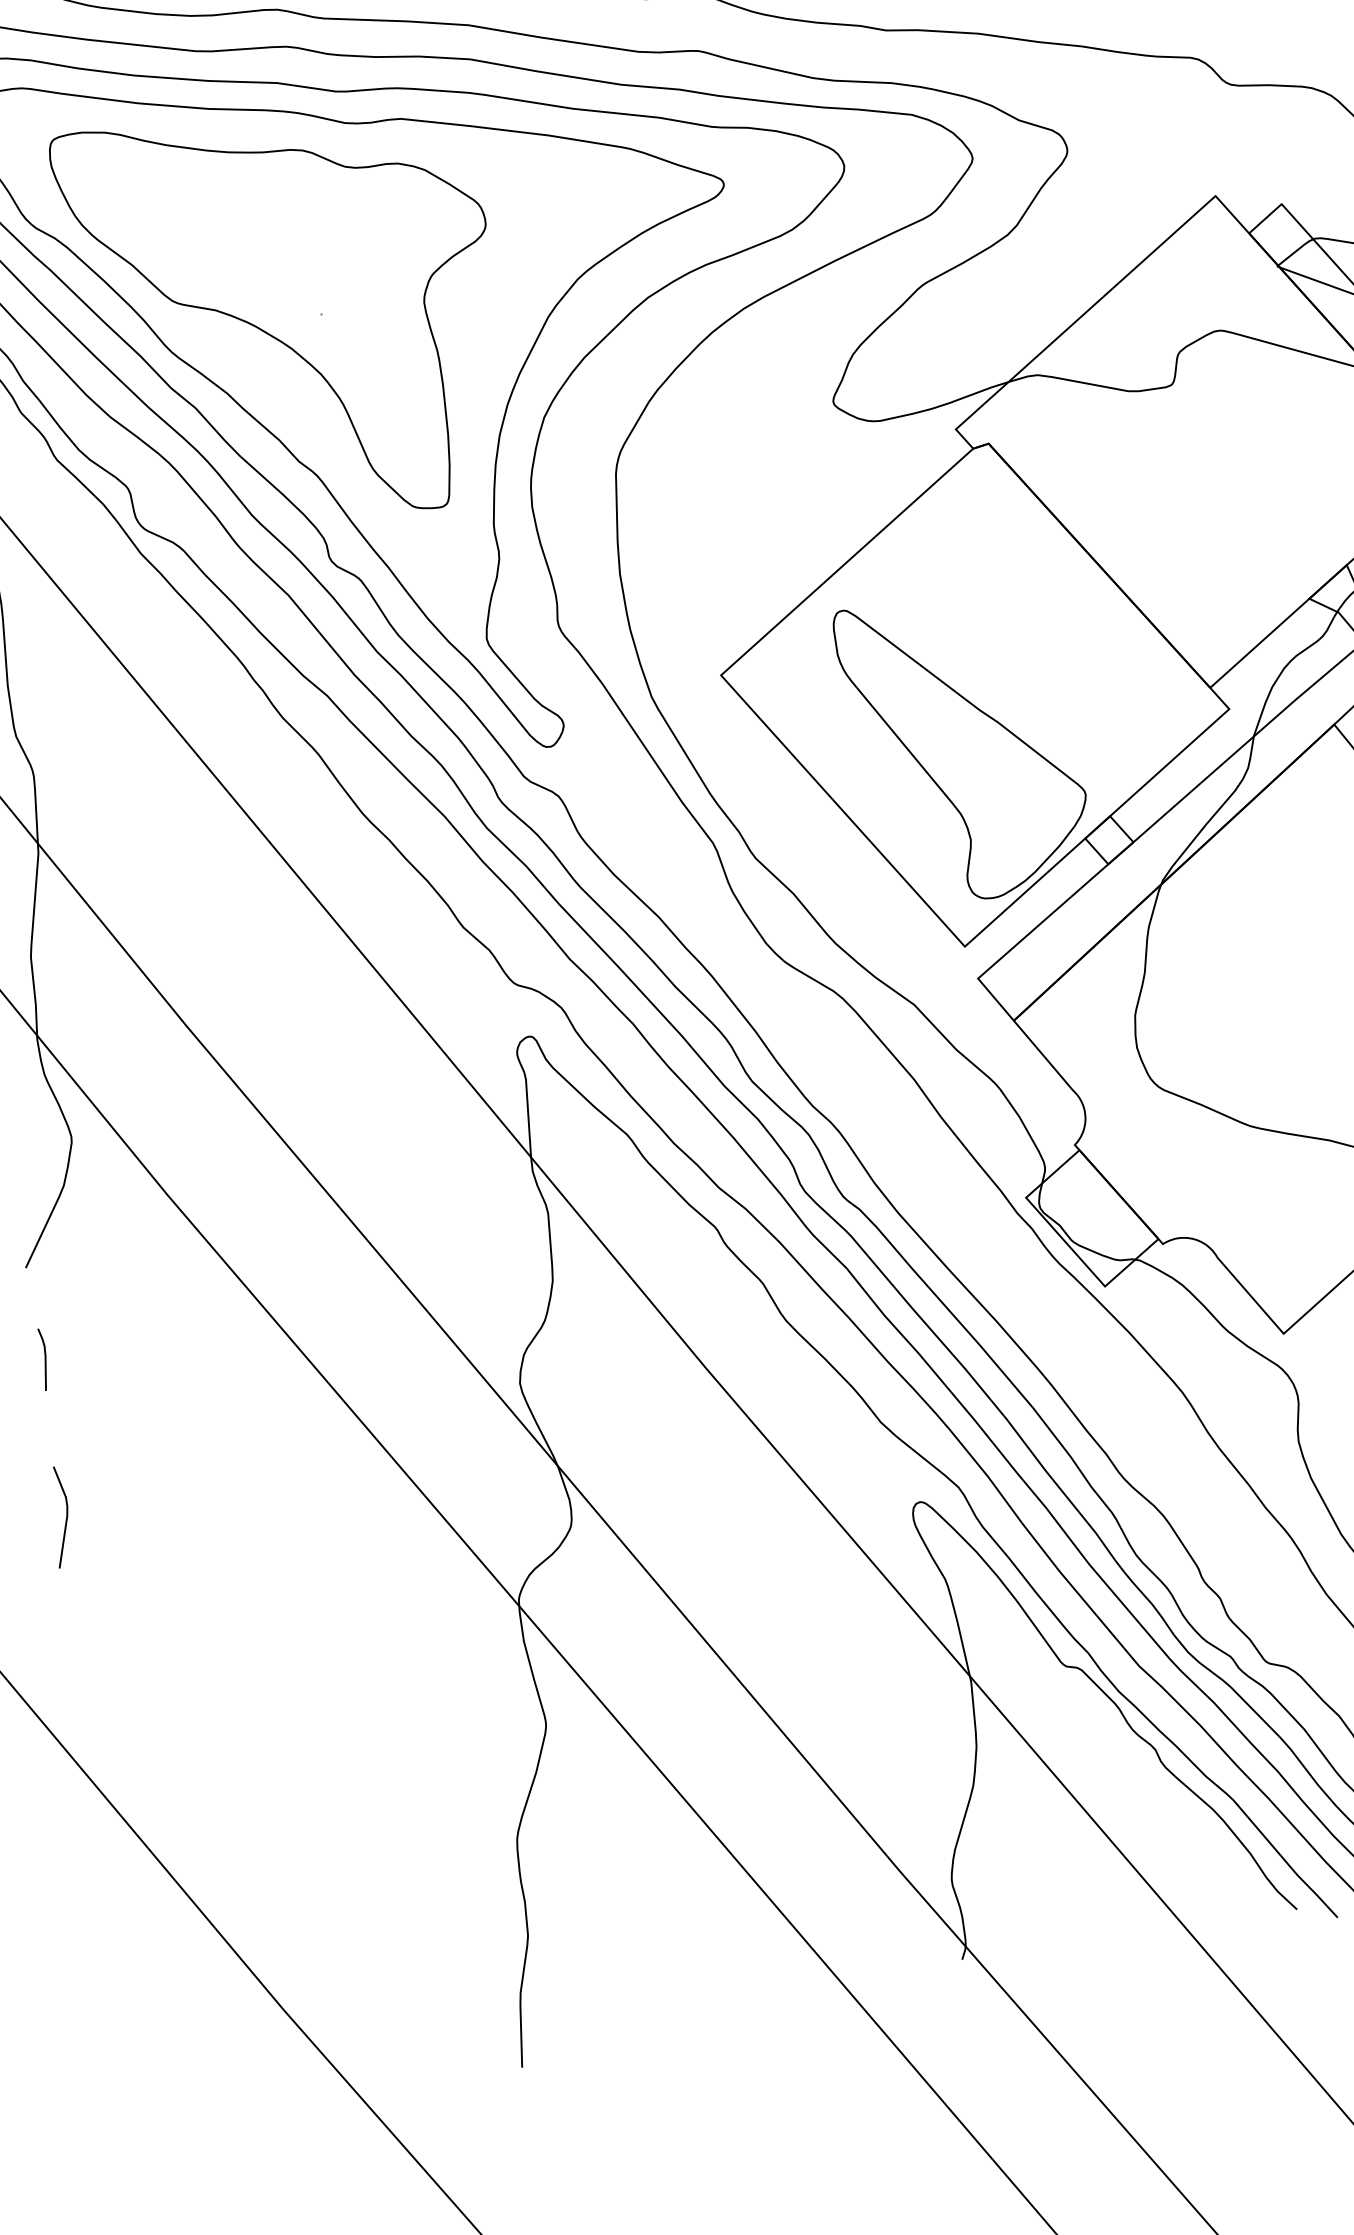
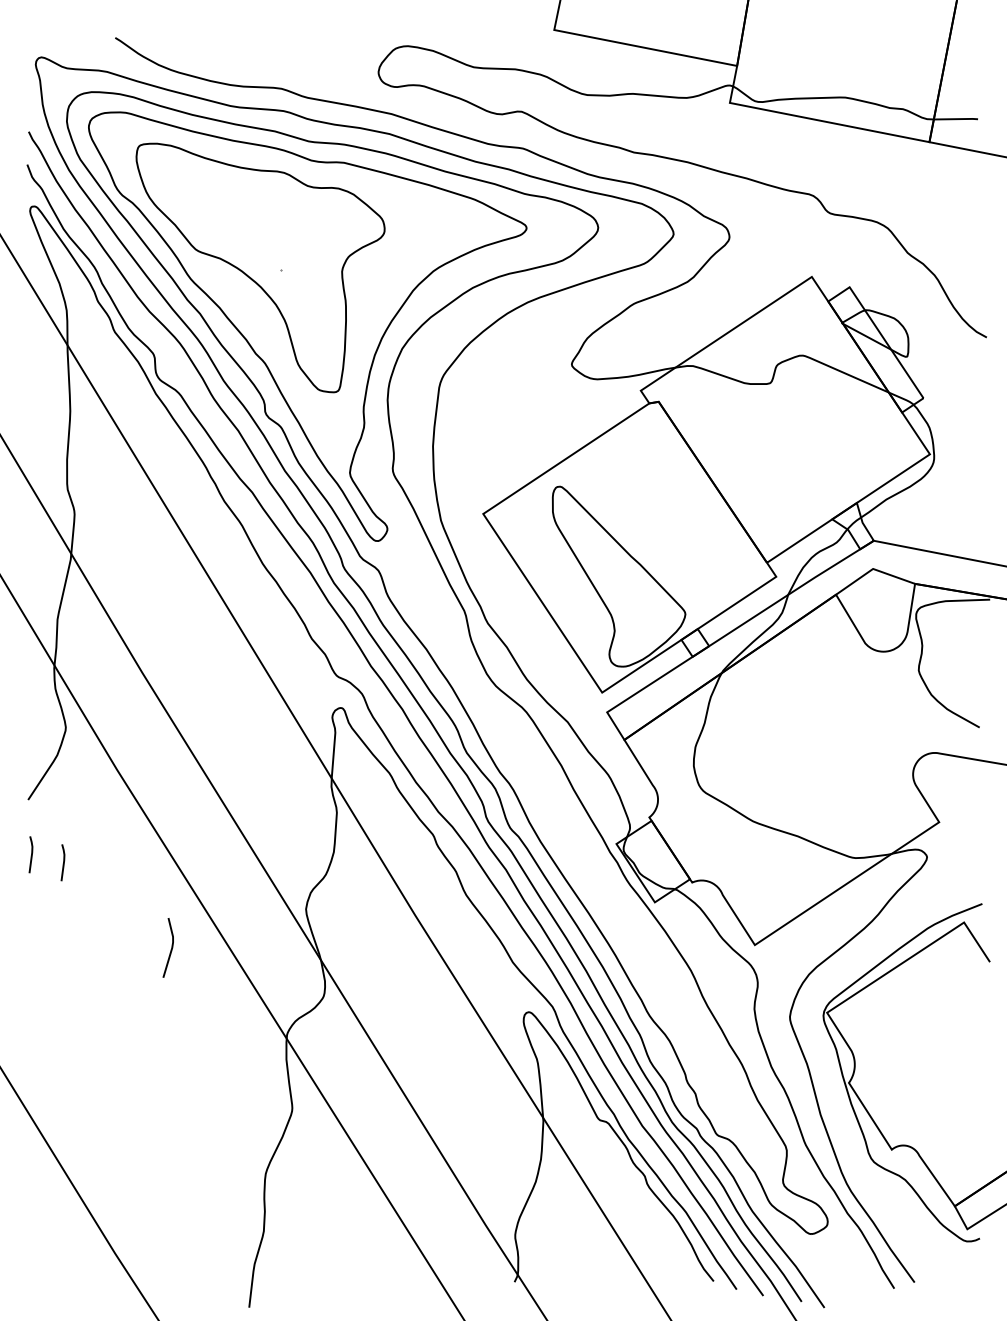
line: (100, 1364) -> (63, 862), added
line: (64, 1519) -> (170, 949), moved

